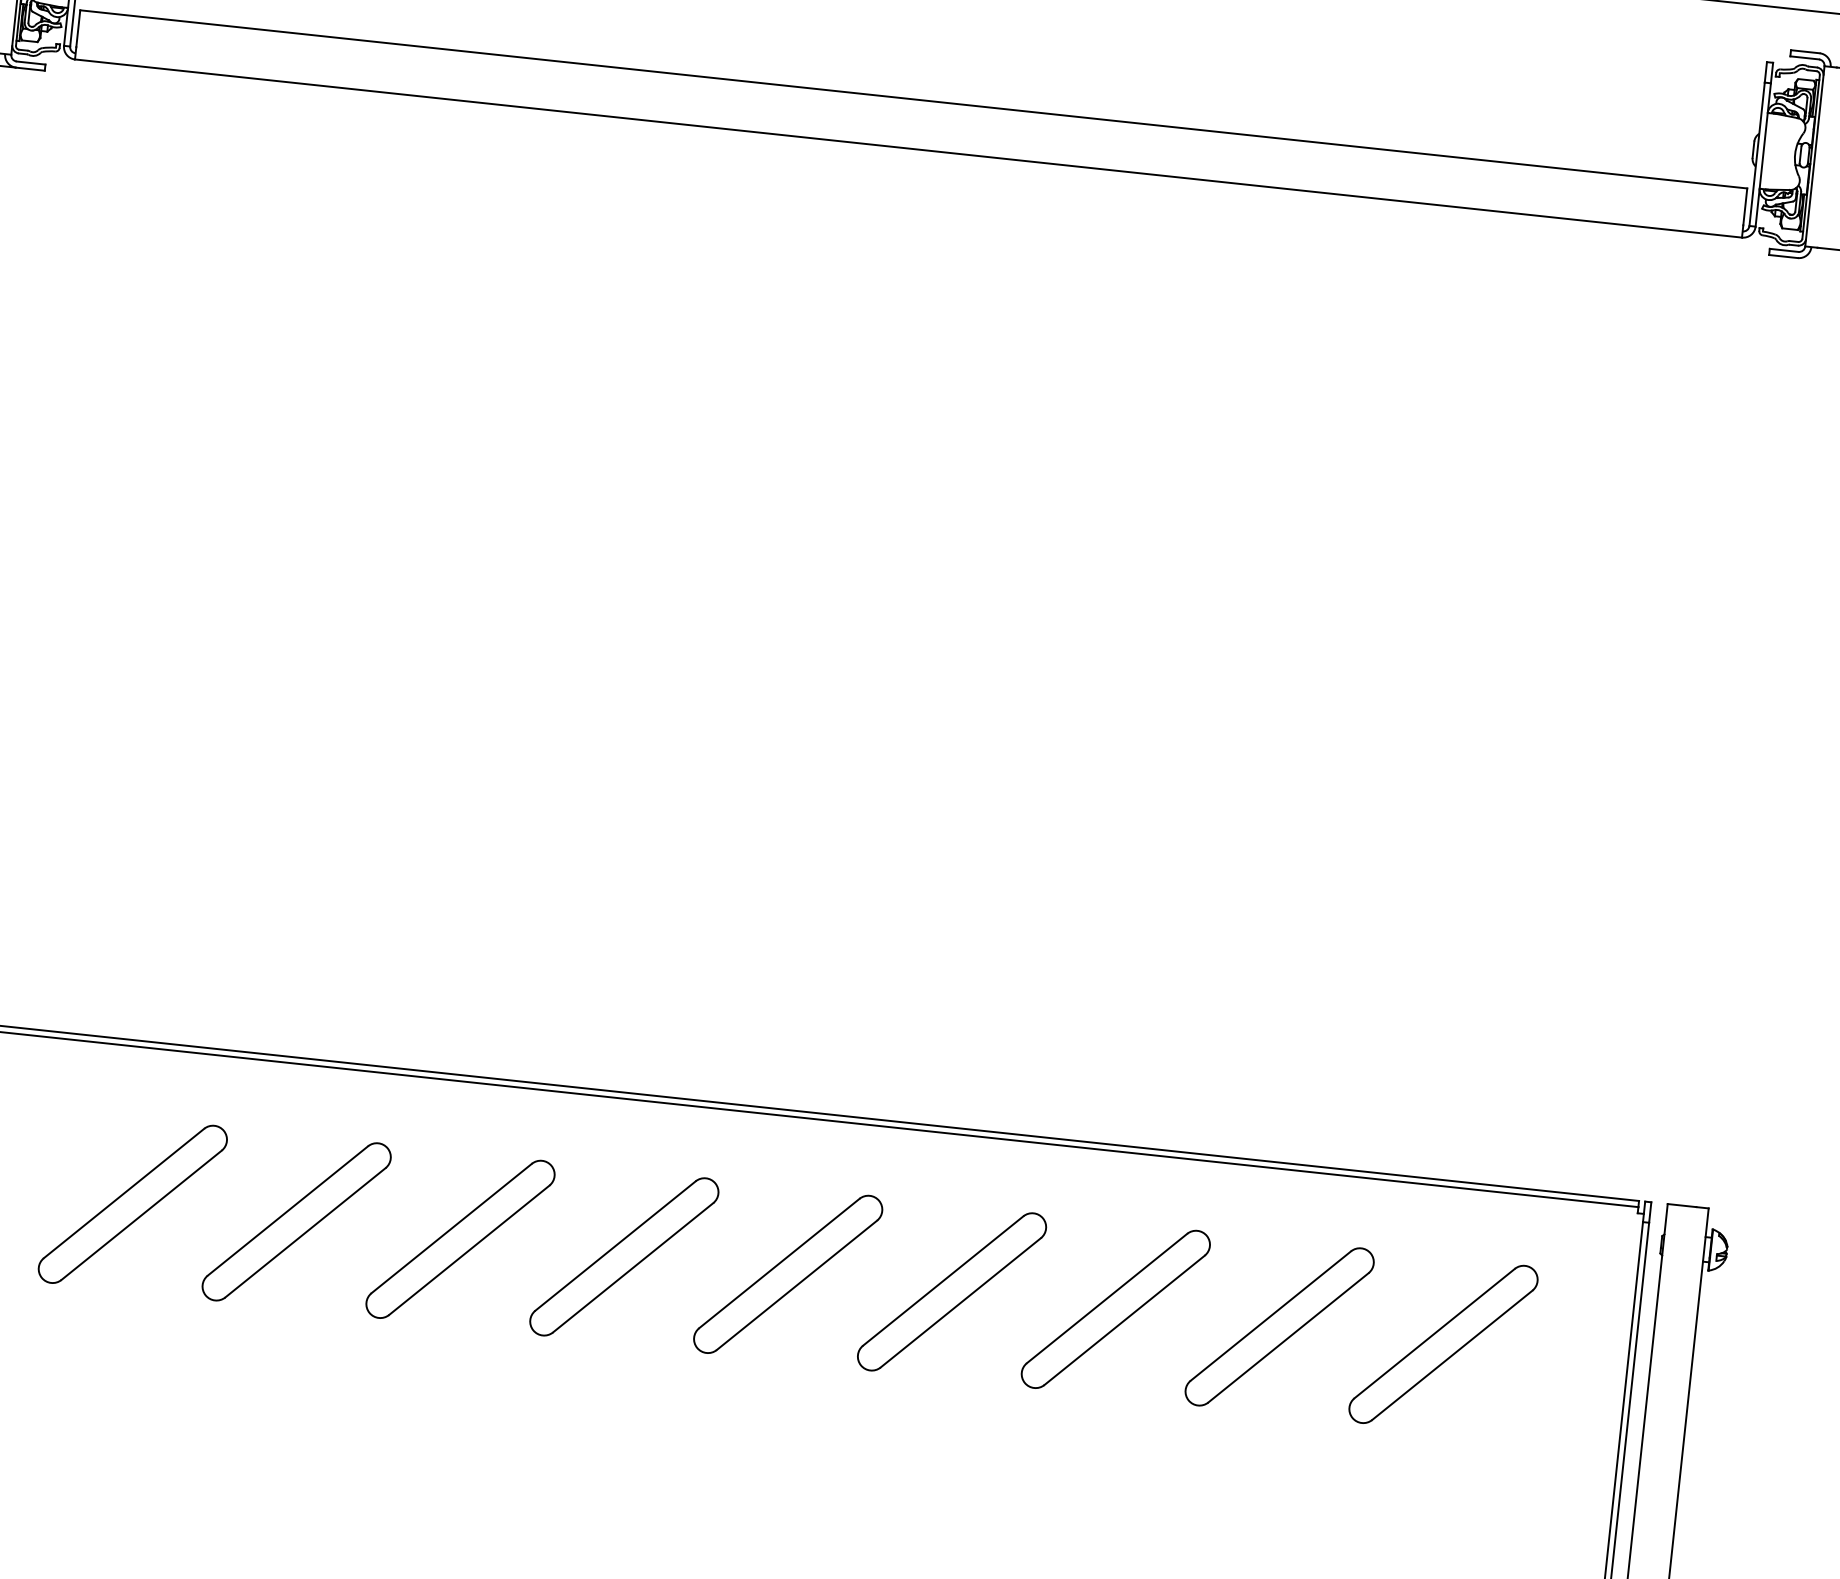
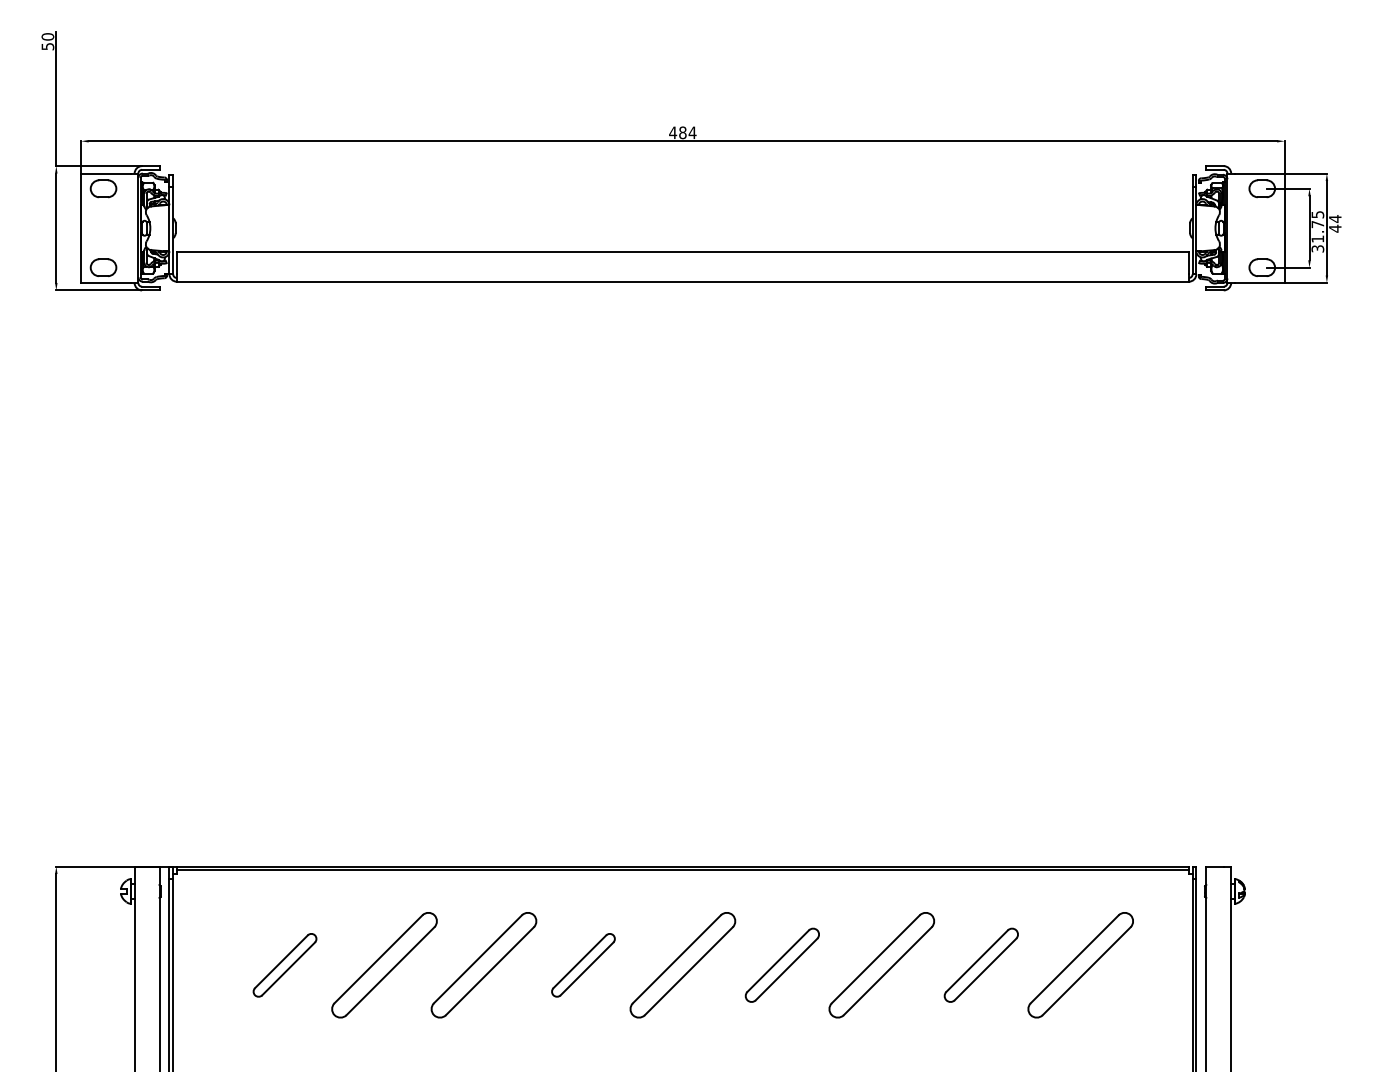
part: (131, 1204) -> (284, 965), size x0.6
part: (624, 1257) -> (583, 965), size x0.6
part: (952, 1292) -> (782, 965), size x0.7
part: (1279, 1327) -> (981, 965), size x0.7

